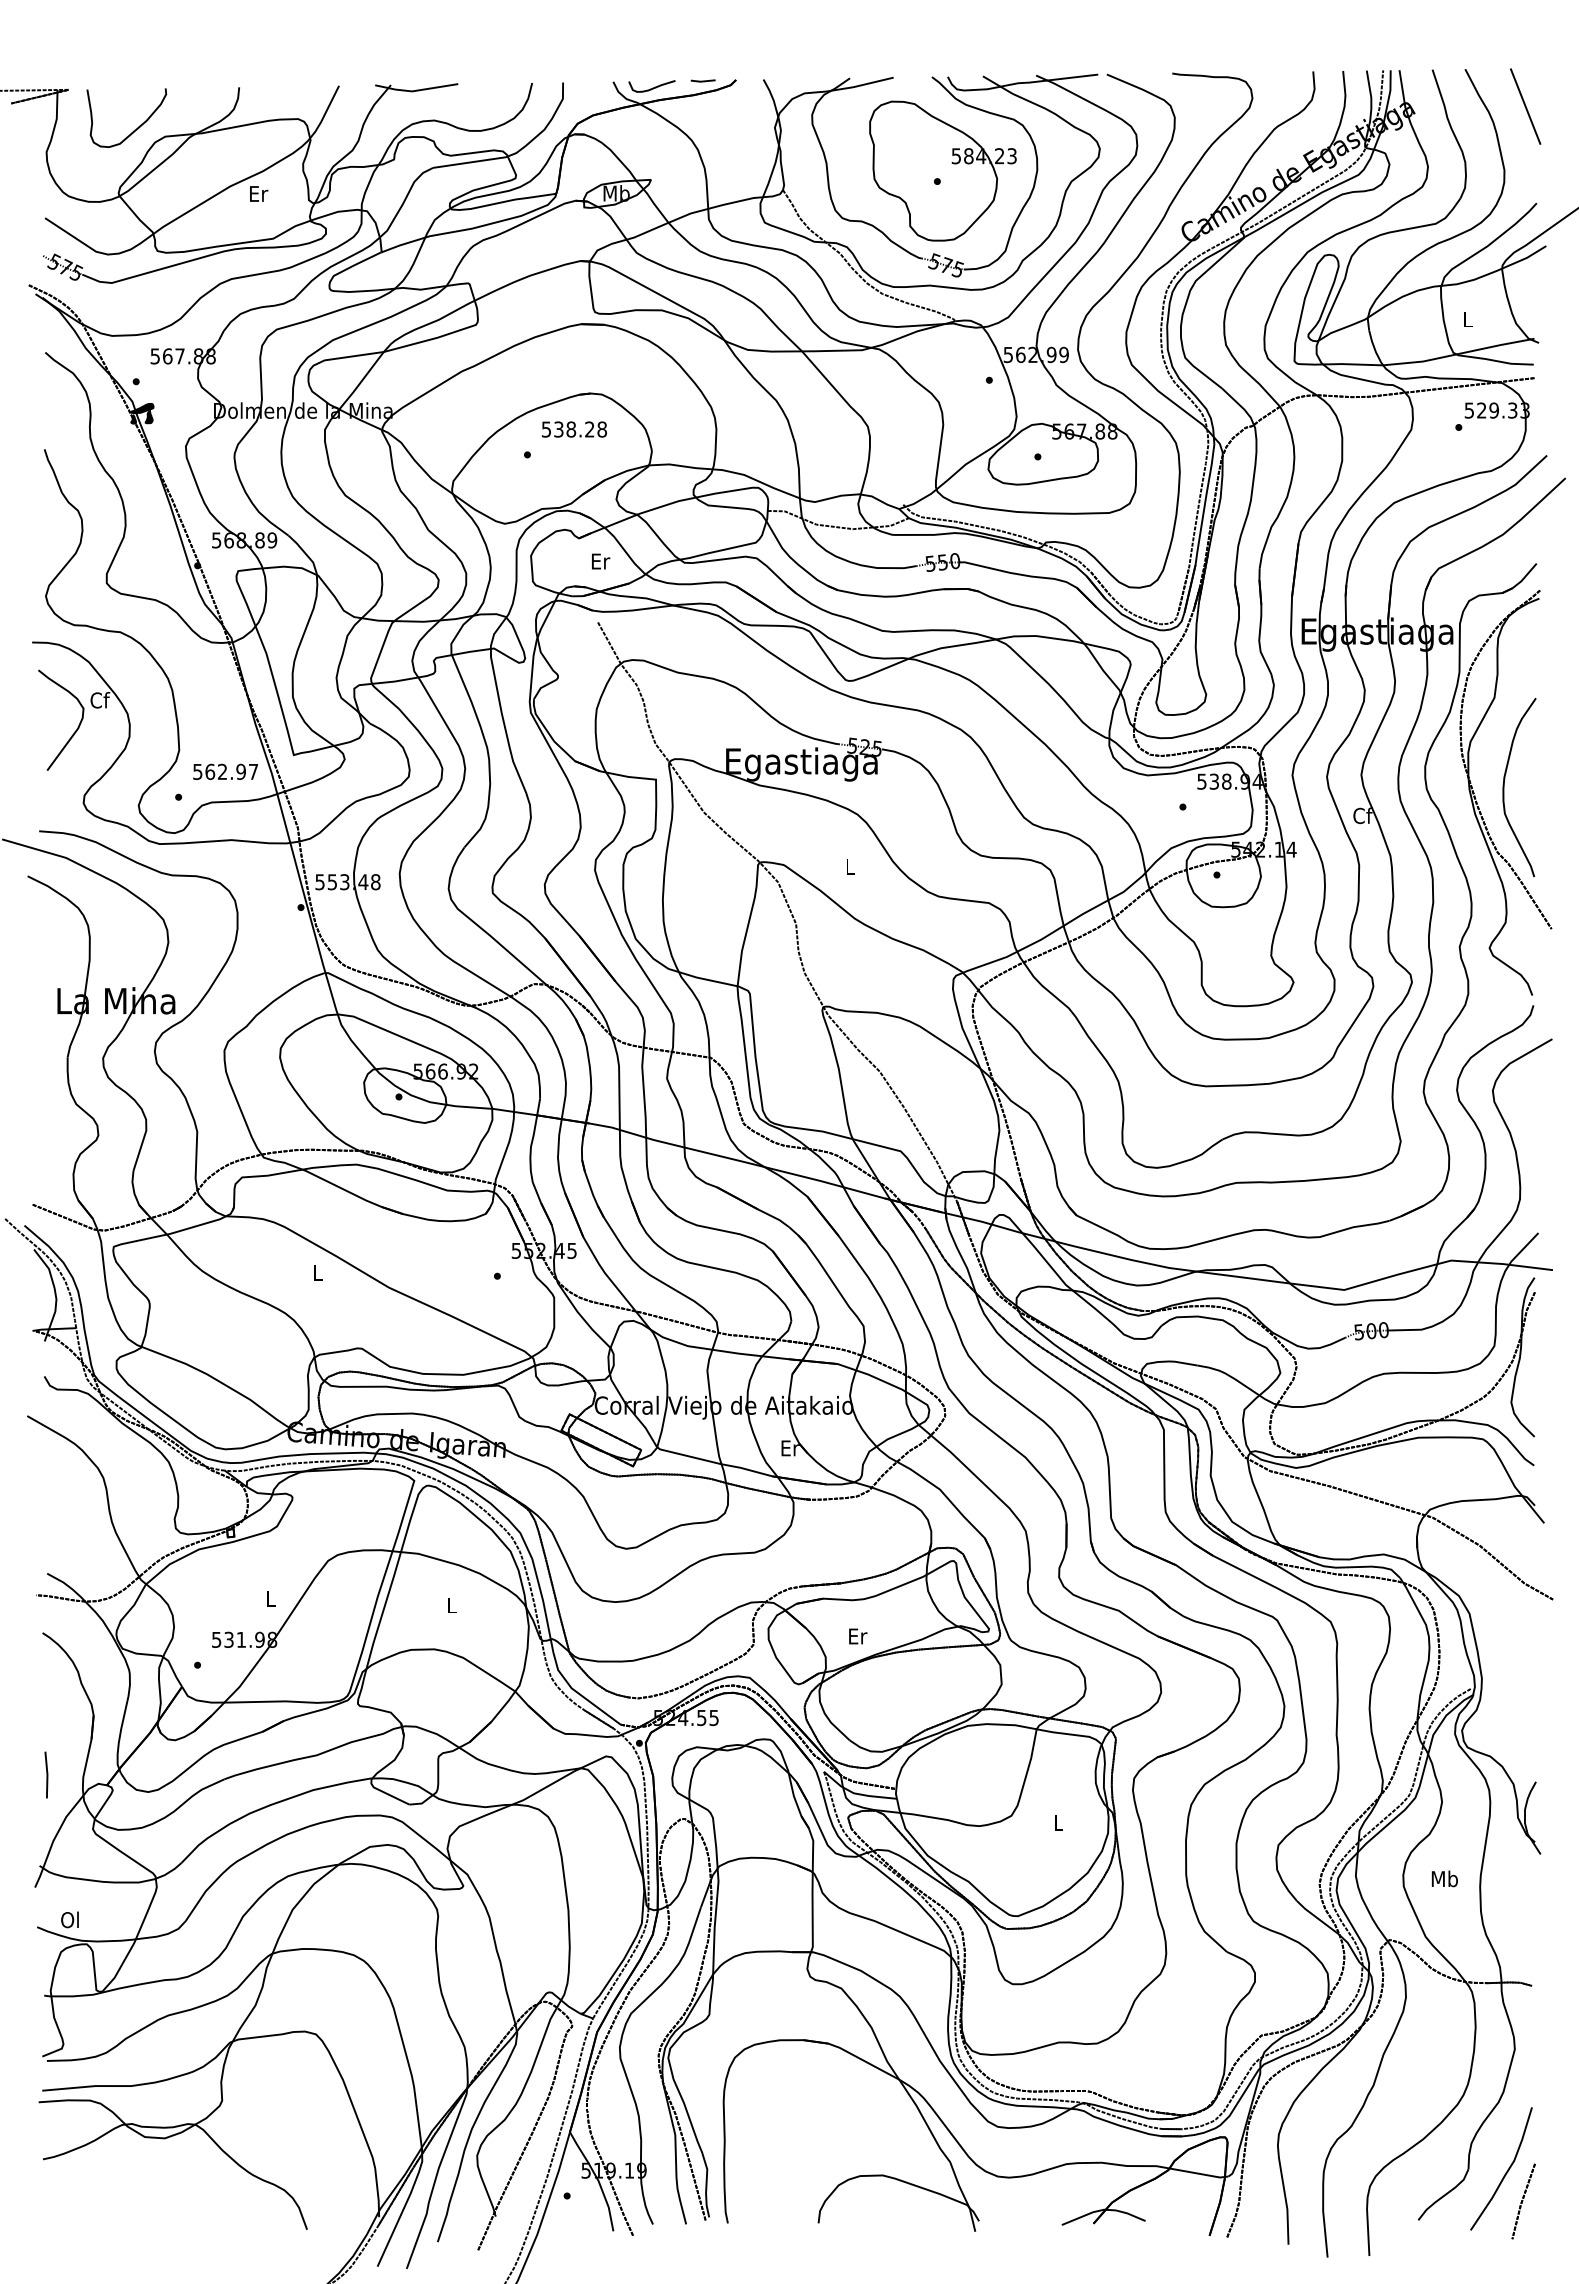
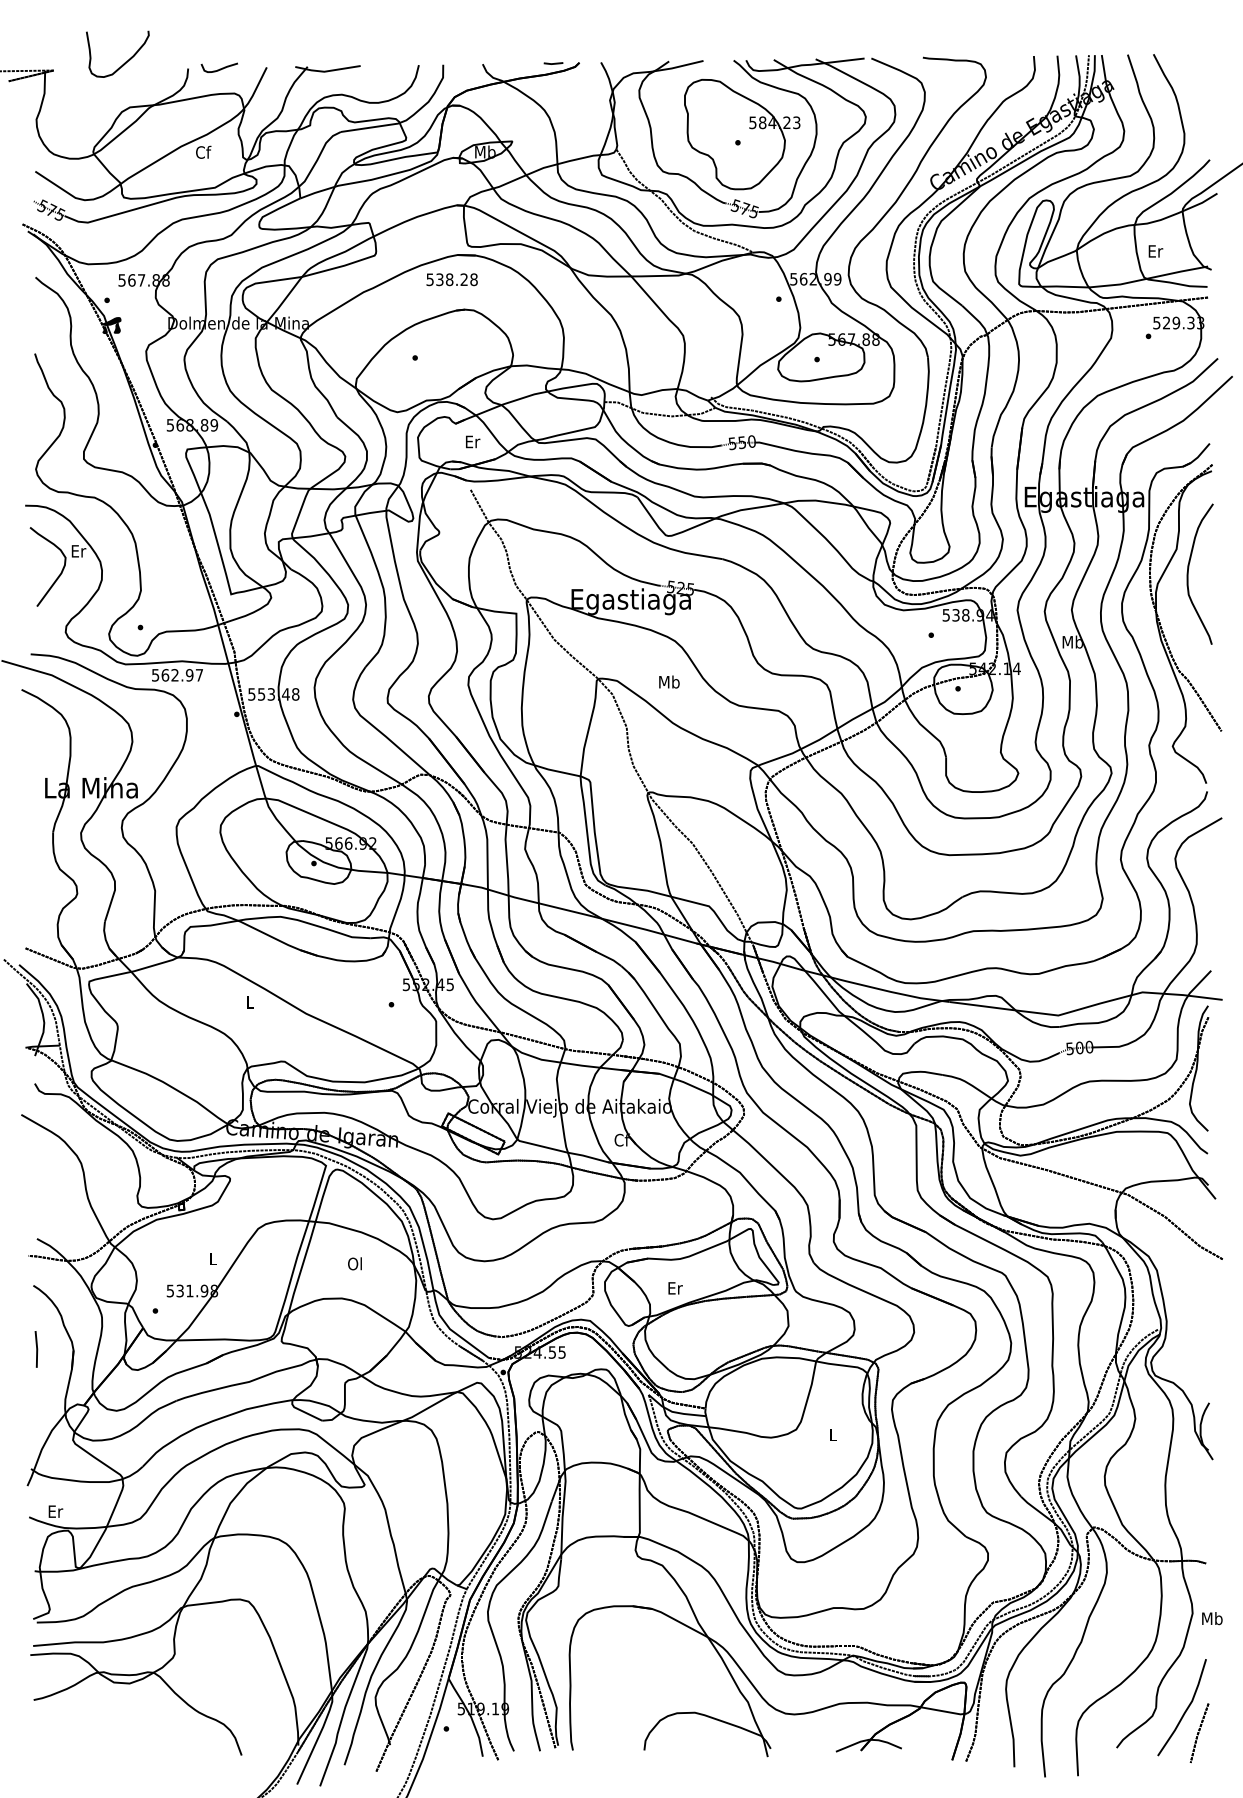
curve: (652, 87) -> (219, 68), moved
line: (1525, 106) -> (1201, 83), removed
curve: (133, 130) -> (123, 63), moved
text: (258, 193) -> (203, 152), Er -> Cf
text: (1468, 319) -> (1156, 251), L -> Er
text: (574, 429) -> (452, 279), moved
text: (100, 700) -> (78, 551), Cf -> Er
text: (225, 771) -> (177, 674), moved
curve: (1504, 787) -> (1188, 574), moved
text: (1362, 815) -> (1072, 641), Cf -> Mb
text: (850, 866) -> (669, 682), L -> Mb
text: (790, 1447) -> (622, 1139), Er -> Cf
text: (450, 1605) -> (354, 1263), L -> Ol
line: (46, 1774) -> (36, 1348), moved
text: (1444, 1878) -> (1212, 1618), moved
text: (70, 1919) -> (55, 1511), Ol -> Er

